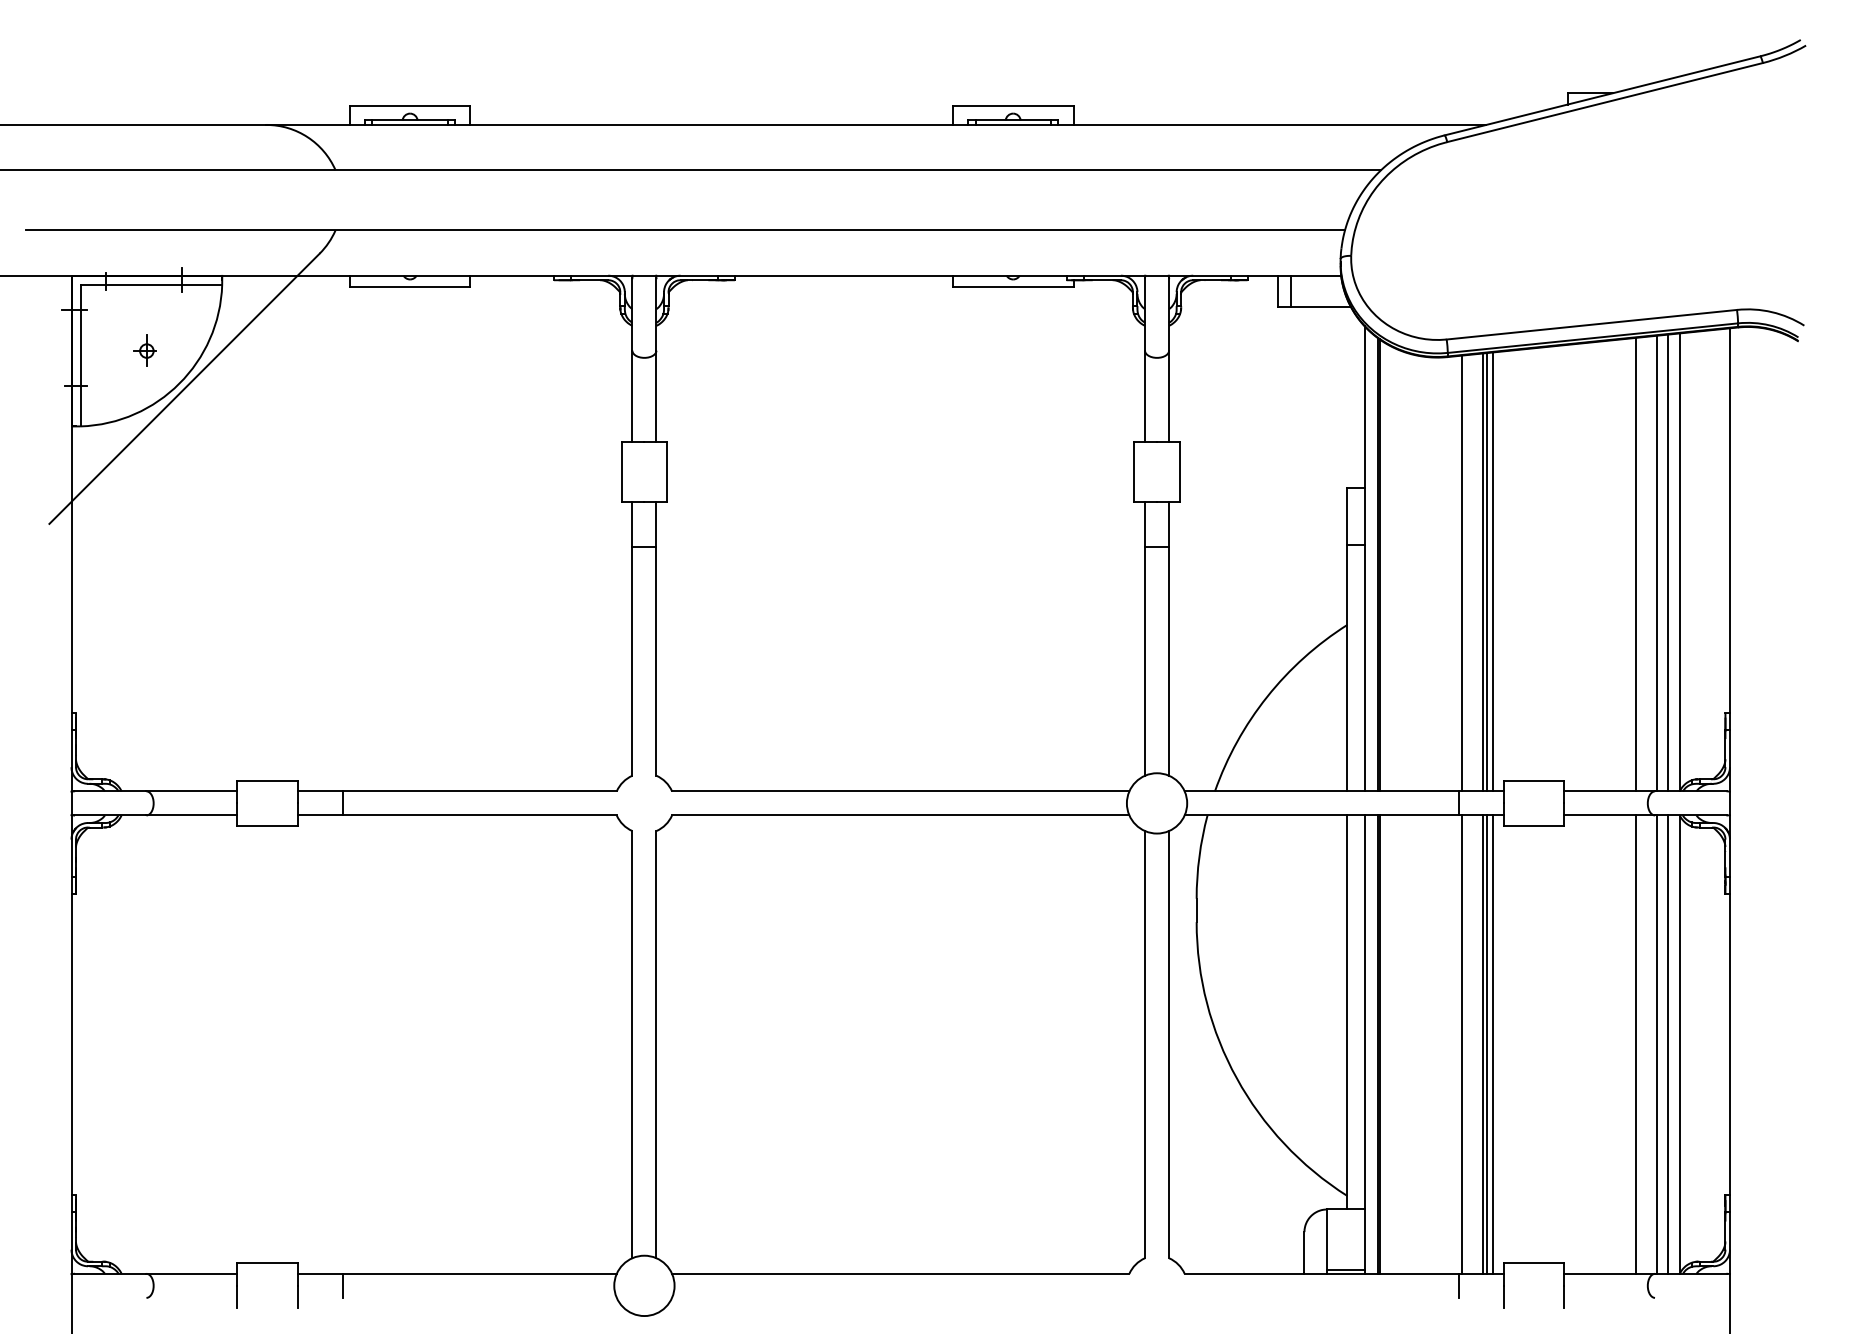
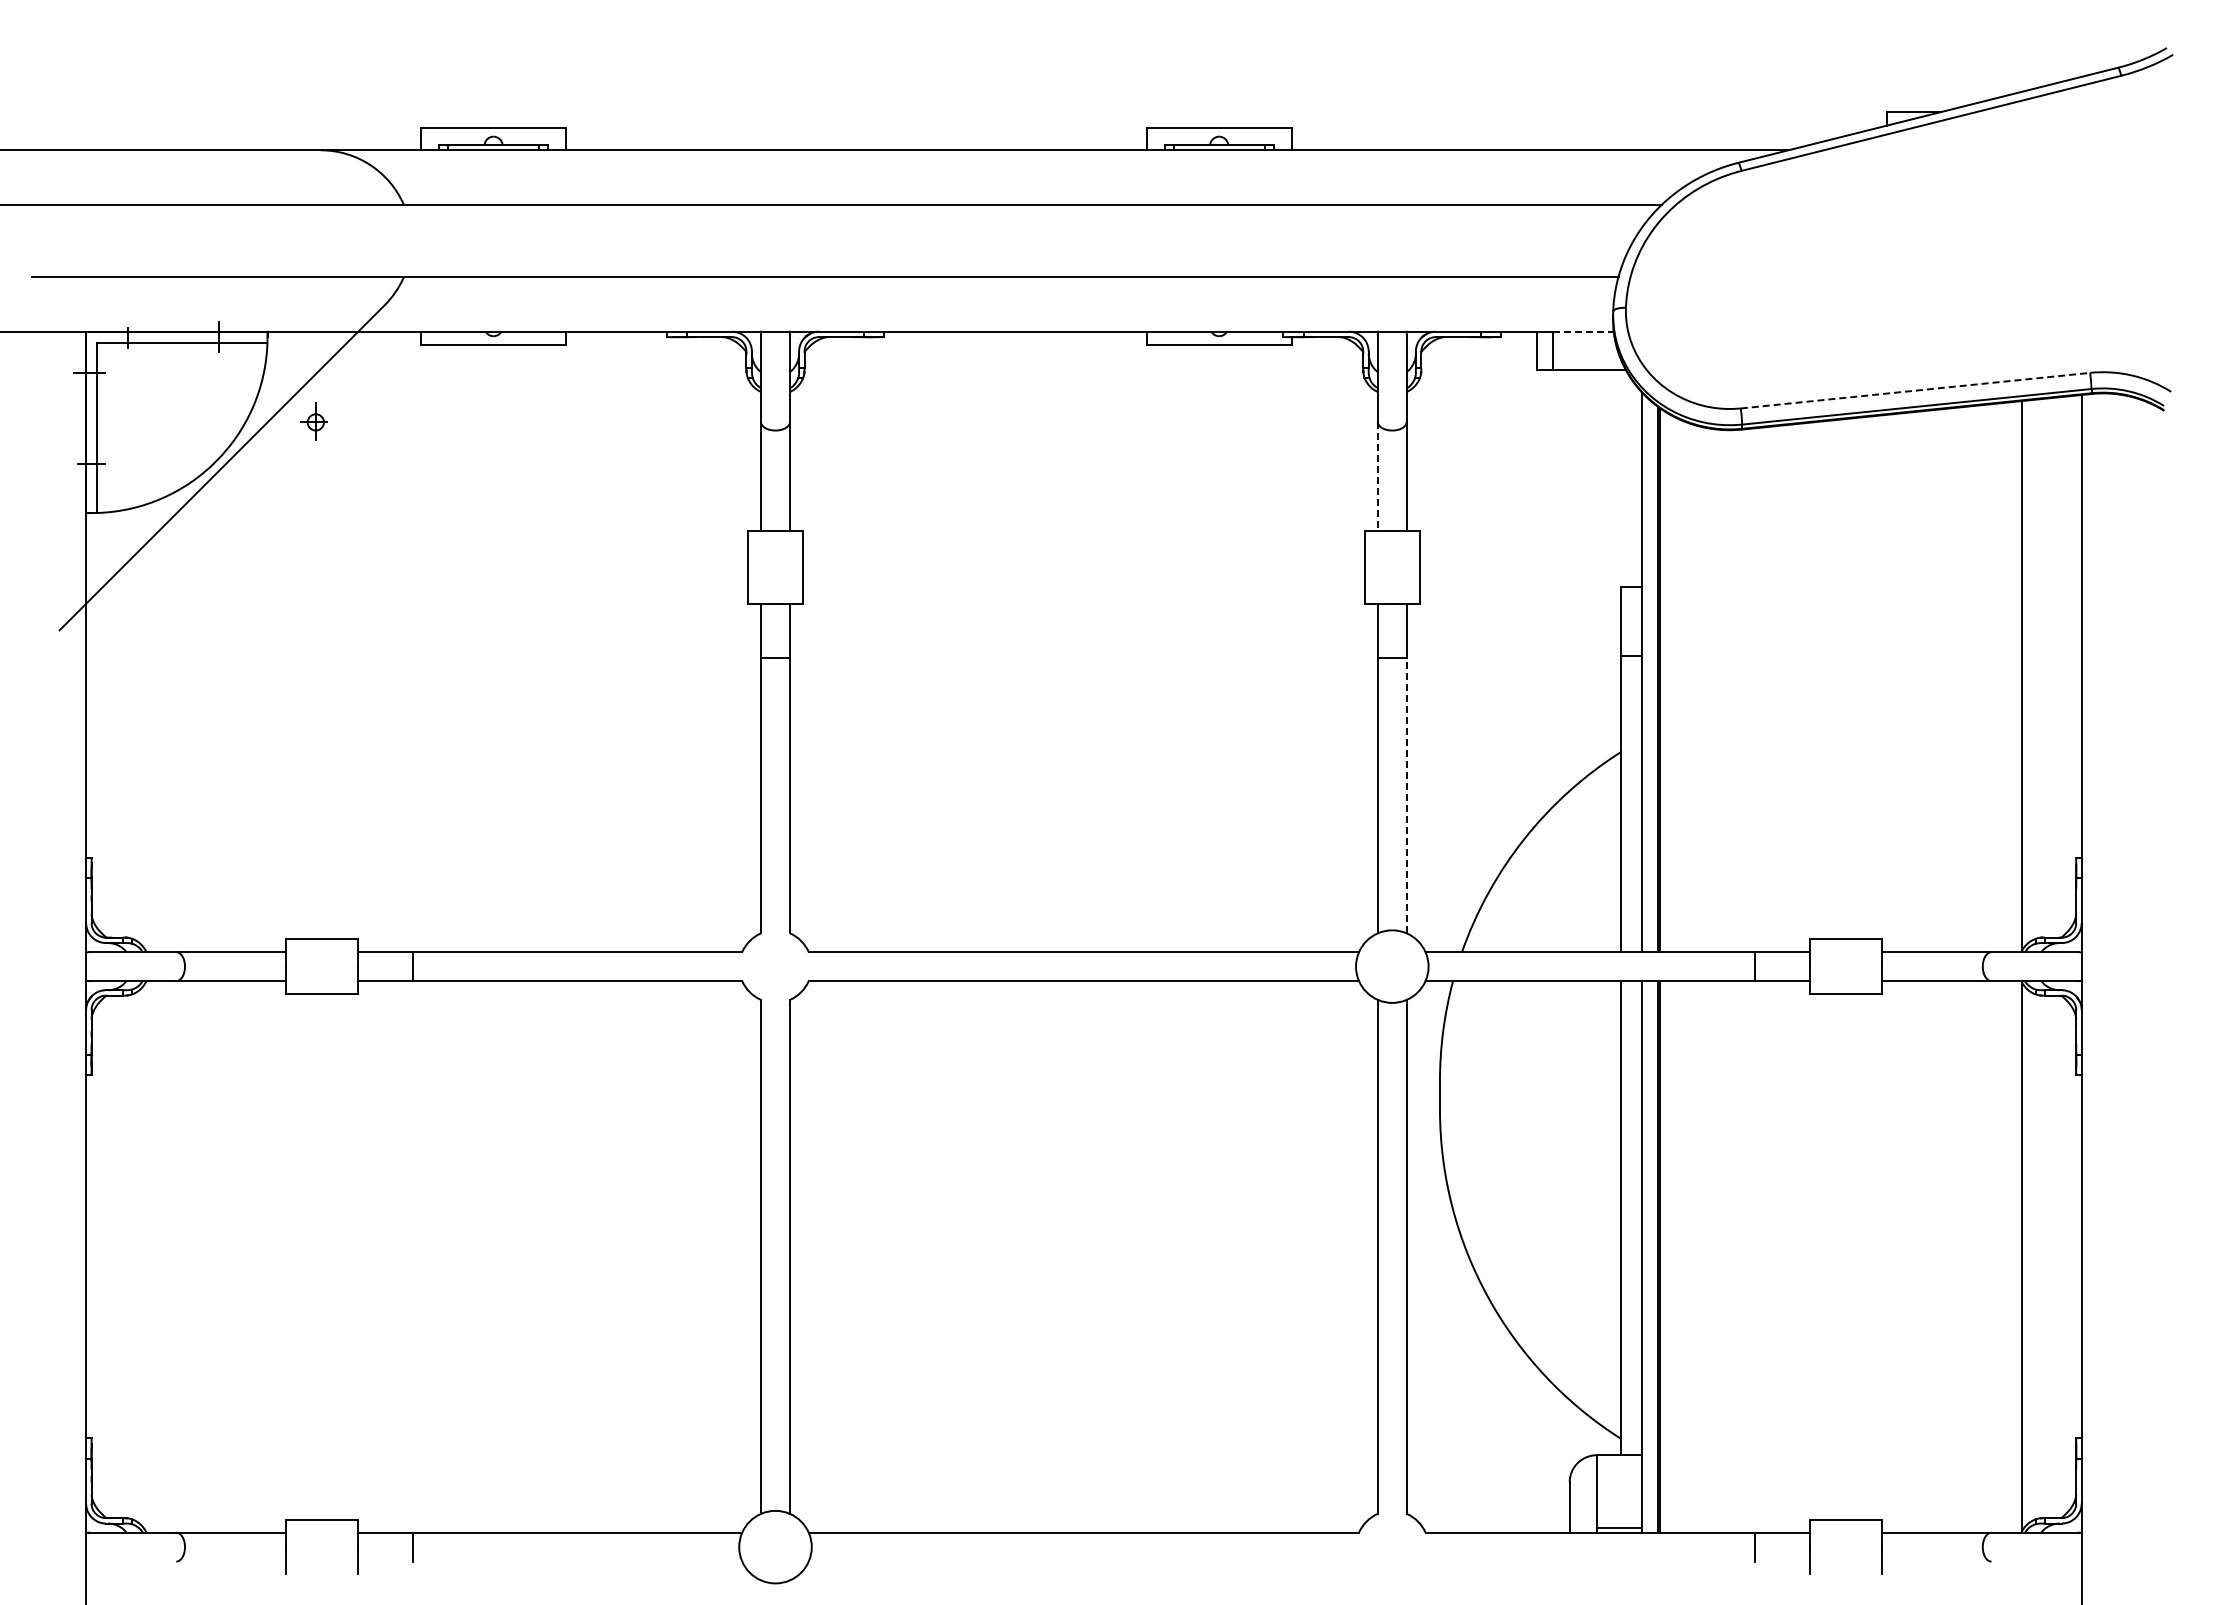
line: (1315, 275) -> (1583, 331), solid -> dashed
line: (1591, 324) -> (1915, 390), solid -> dashed
part: (144, 350) -> (313, 421), moved
line: (1144, 396) -> (1377, 476), solid -> dashed
line: (1657, 563) -> (1994, 677), removed
line: (1668, 563) -> (2007, 677), removed
line: (1635, 564) -> (1968, 679), removed
line: (1482, 572) -> (1783, 688), removed
line: (1487, 572) -> (1789, 688), removed
line: (1492, 572) -> (1796, 688), removed
line: (1462, 573) -> (1759, 689), removed
line: (1168, 661) -> (1406, 795), solid -> dashed
line: (1462, 1044) -> (1759, 1256), removed
line: (1482, 1044) -> (1783, 1256), removed
line: (1487, 1044) -> (1789, 1256), removed
line: (1492, 1044) -> (1796, 1256), removed
line: (1635, 1044) -> (1968, 1256), removed
line: (1657, 1044) -> (1994, 1256), removed
line: (1668, 1044) -> (2007, 1256), removed

